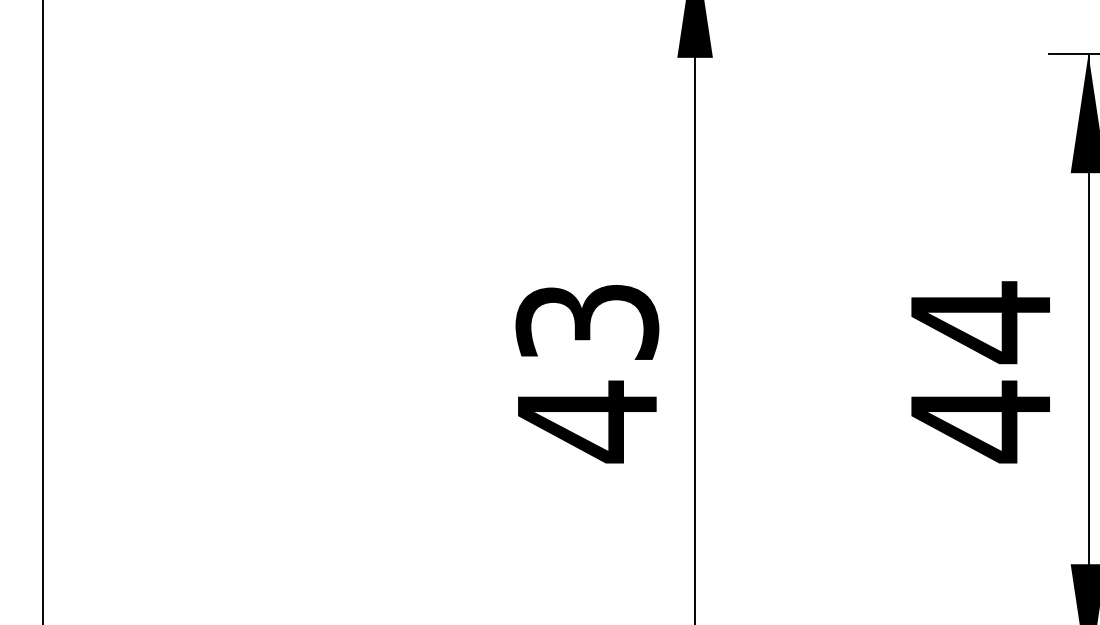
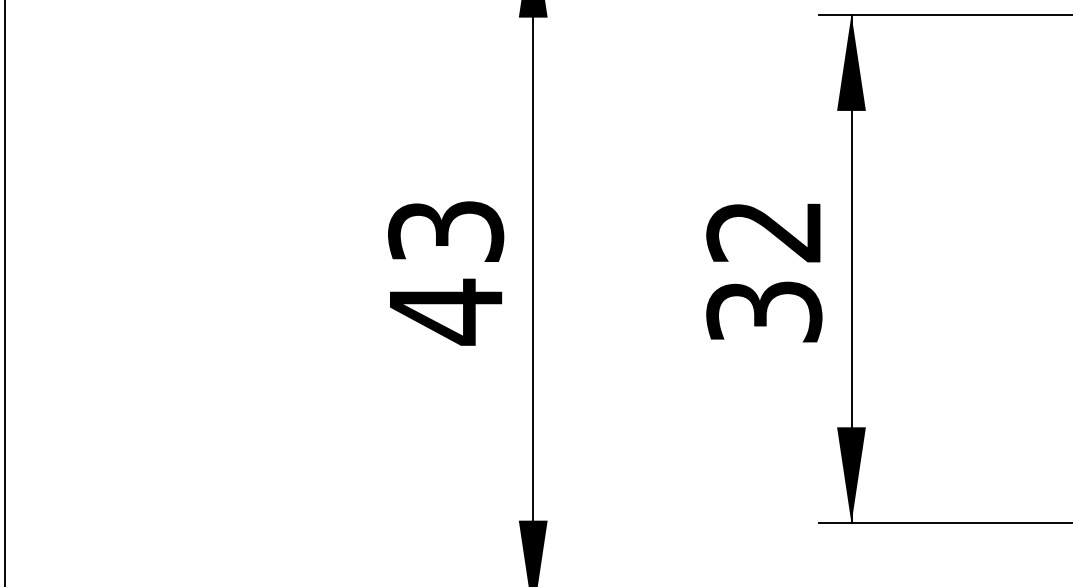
text: (980, 371) -> (764, 271), 44 -> 32

